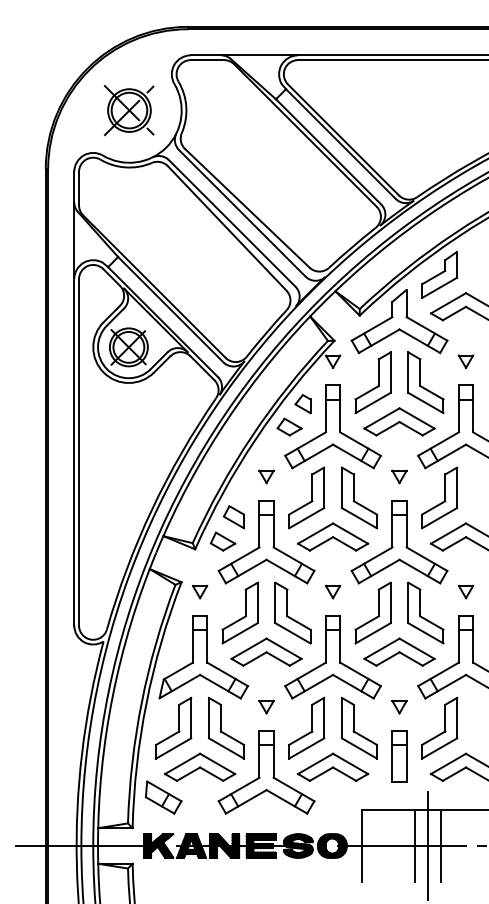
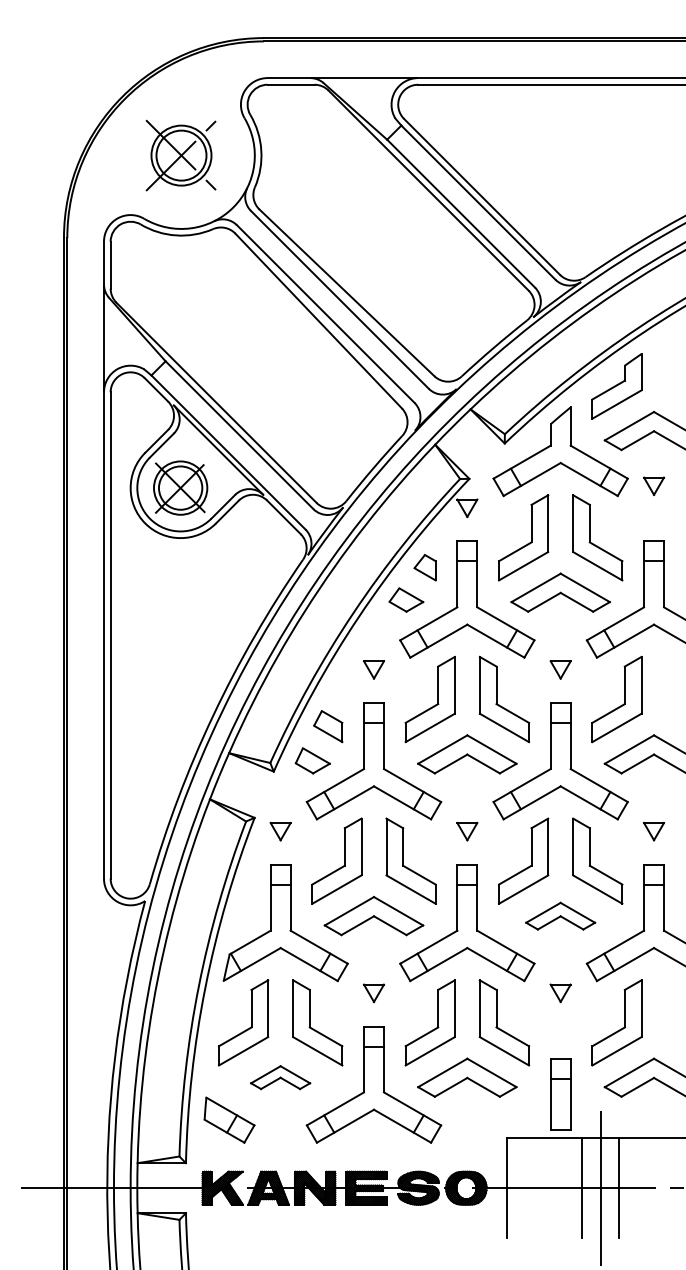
part: (466, 361) -> (654, 485), moved
part: (399, 652) -> (560, 916), size x0.7
part: (399, 756) -> (560, 1094), moved
part: (199, 767) -> (280, 1077), size x0.6

